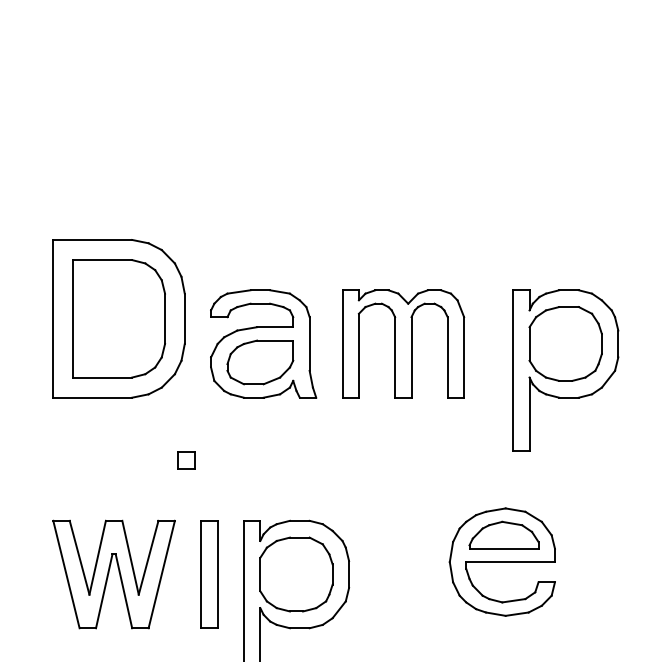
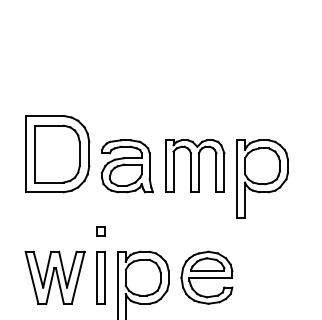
part: (565, 369) -> (262, 178), moved
part: (185, 460) -> (100, 231), moved
part: (501, 561) -> (206, 277), moved

